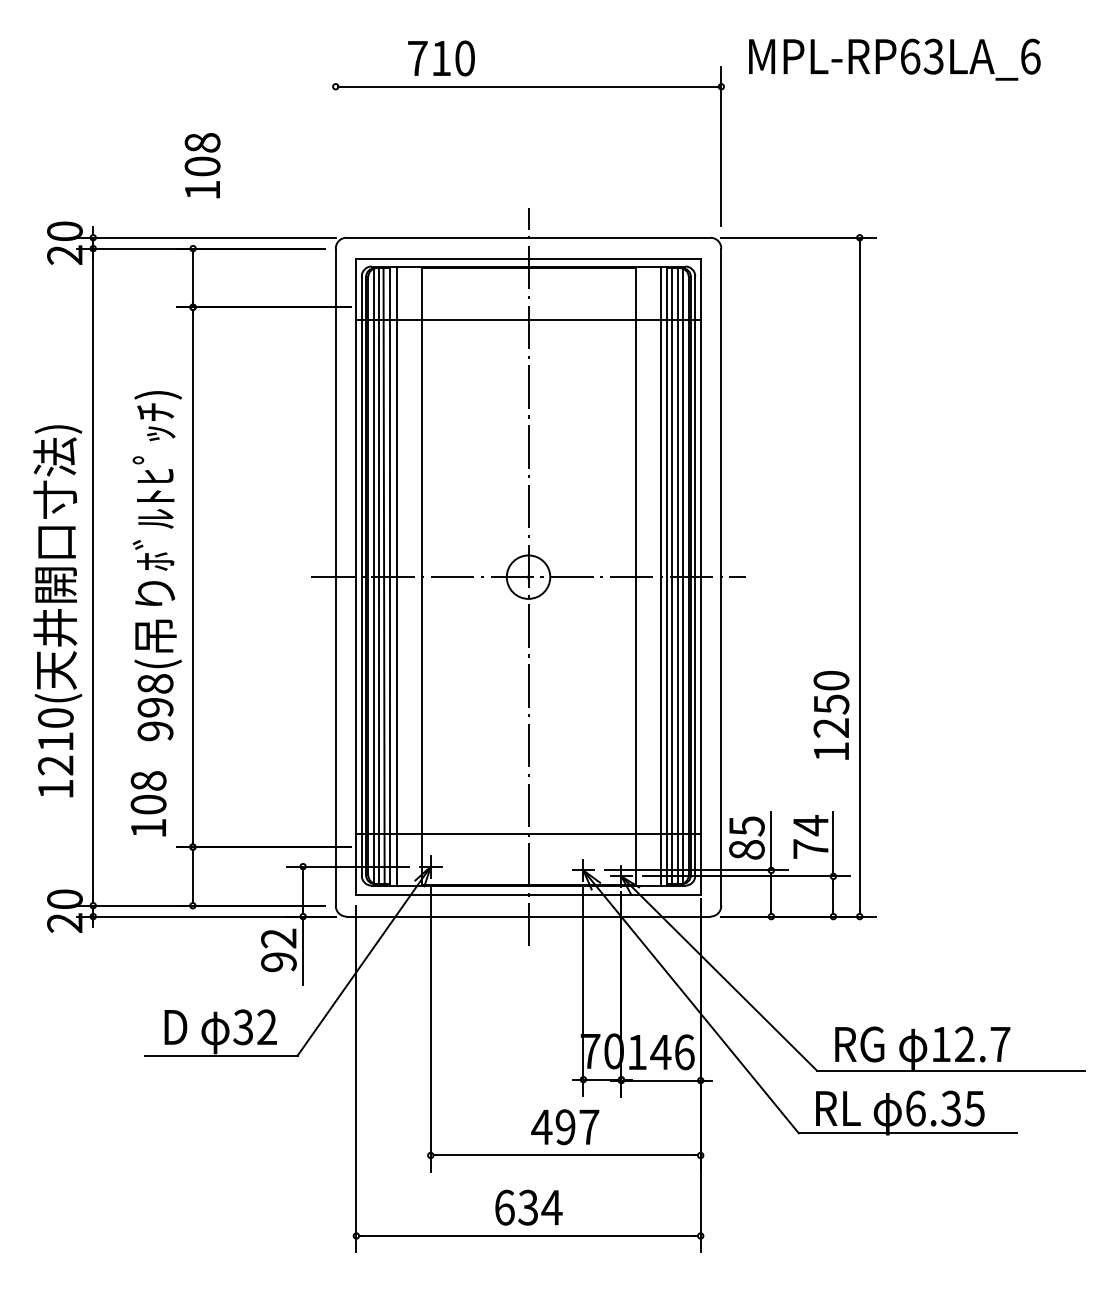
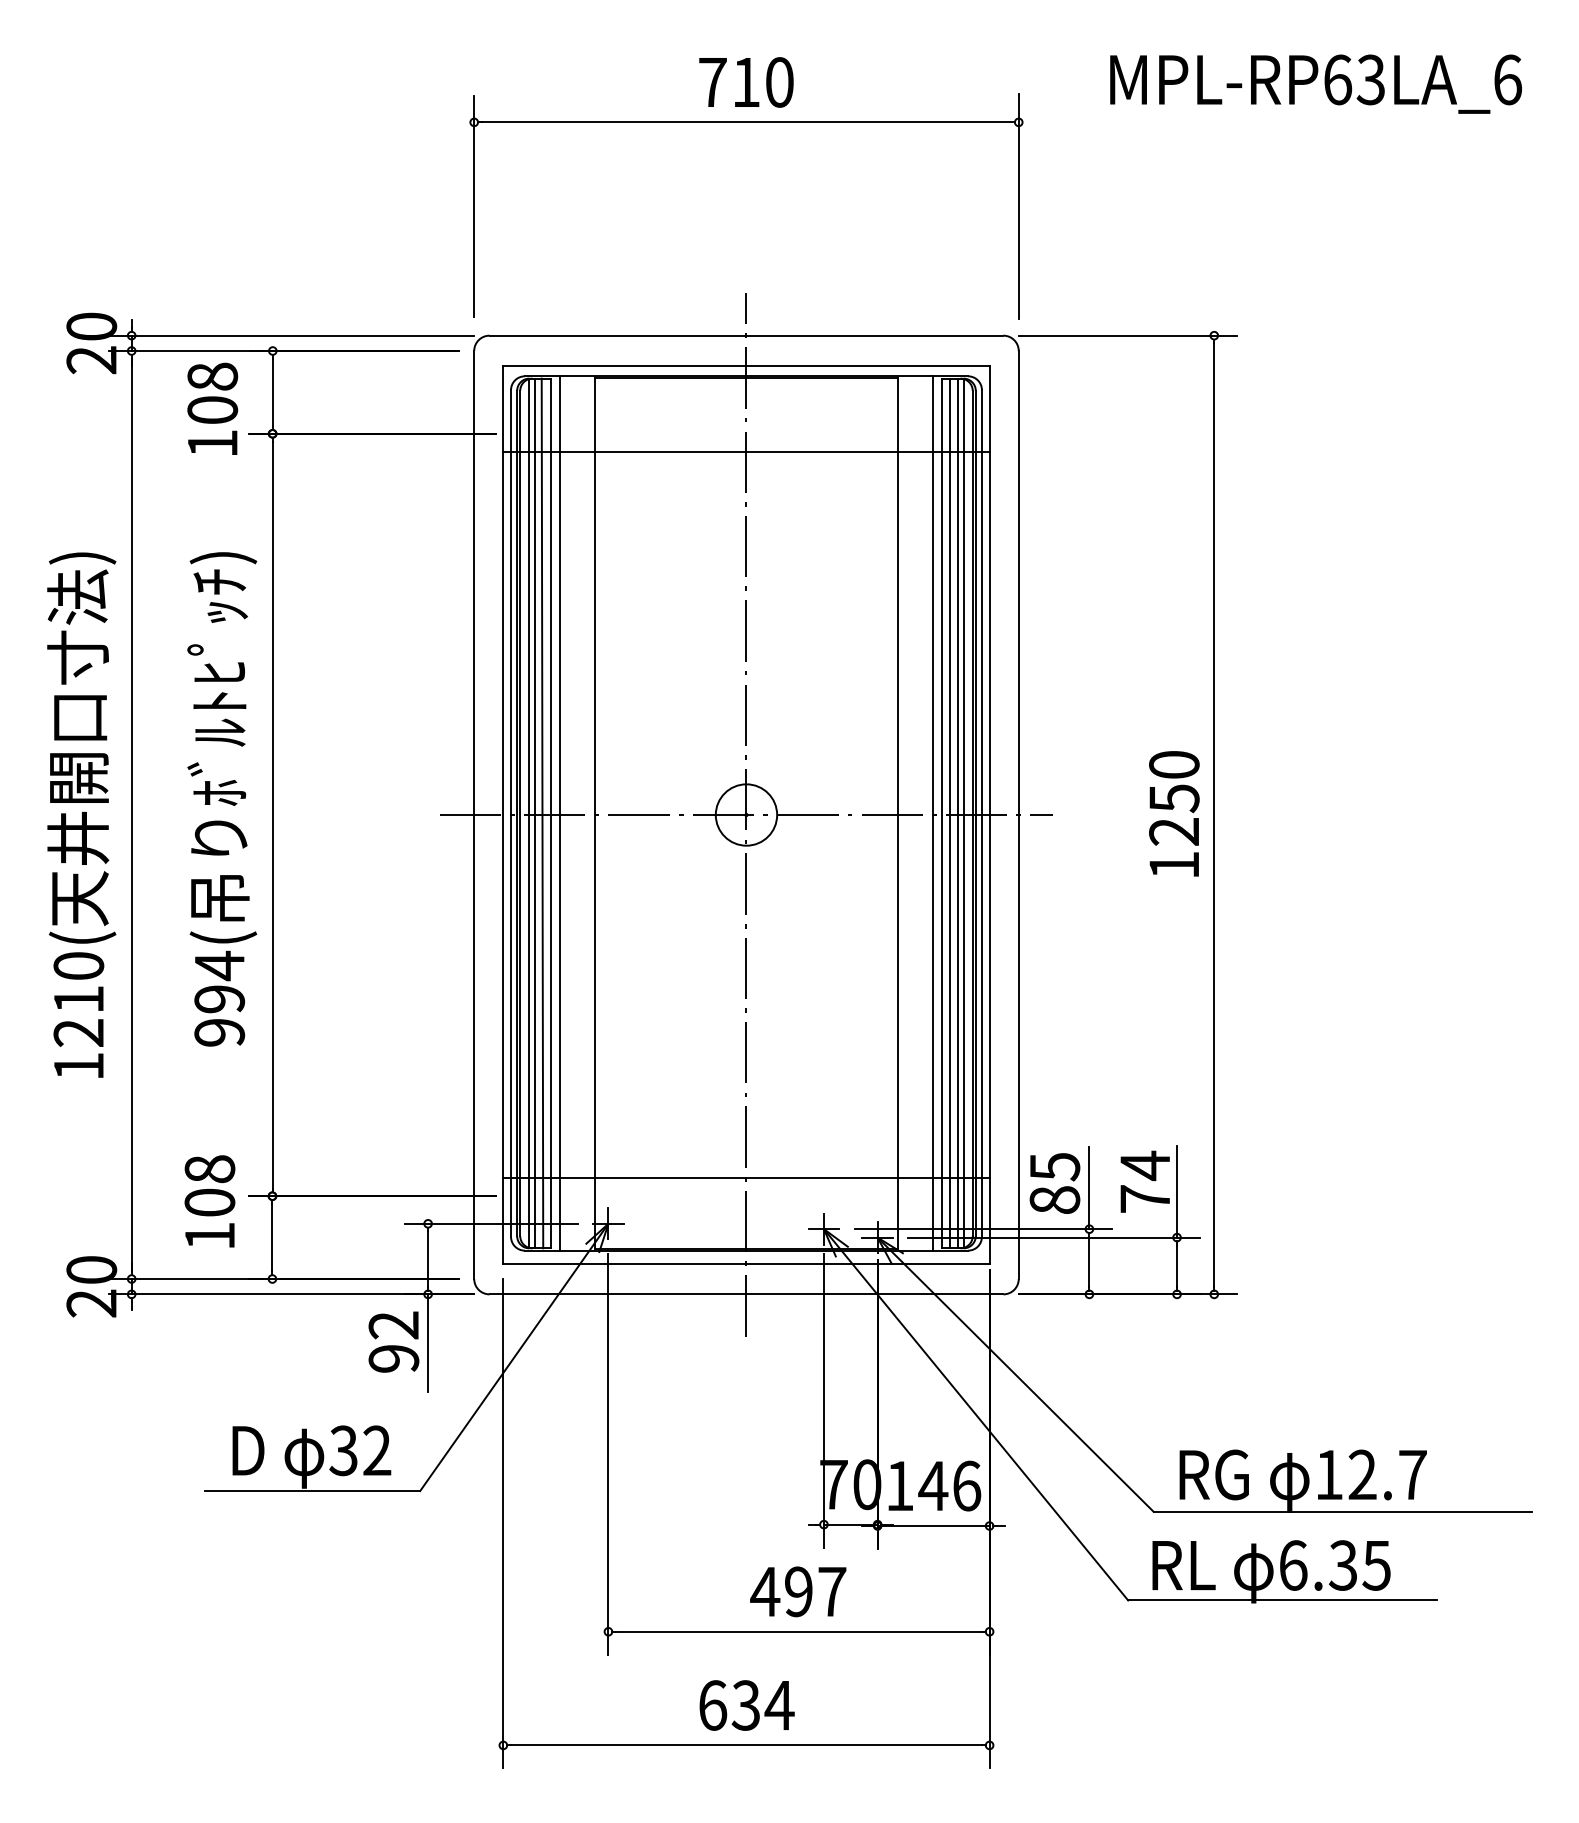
text: (441, 58) -> (746, 82), moved
text: (894, 59) -> (1315, 83), moved
line: (335, 146) -> (473, 206), added
text: (202, 165) -> (212, 408), moved
text: (57, 611) -> (81, 815), moved
text: (155, 683) -> (219, 965), 998( -> 994(
text: (831, 715) -> (1174, 814), moved
text: (148, 803) -> (209, 1201), moved

